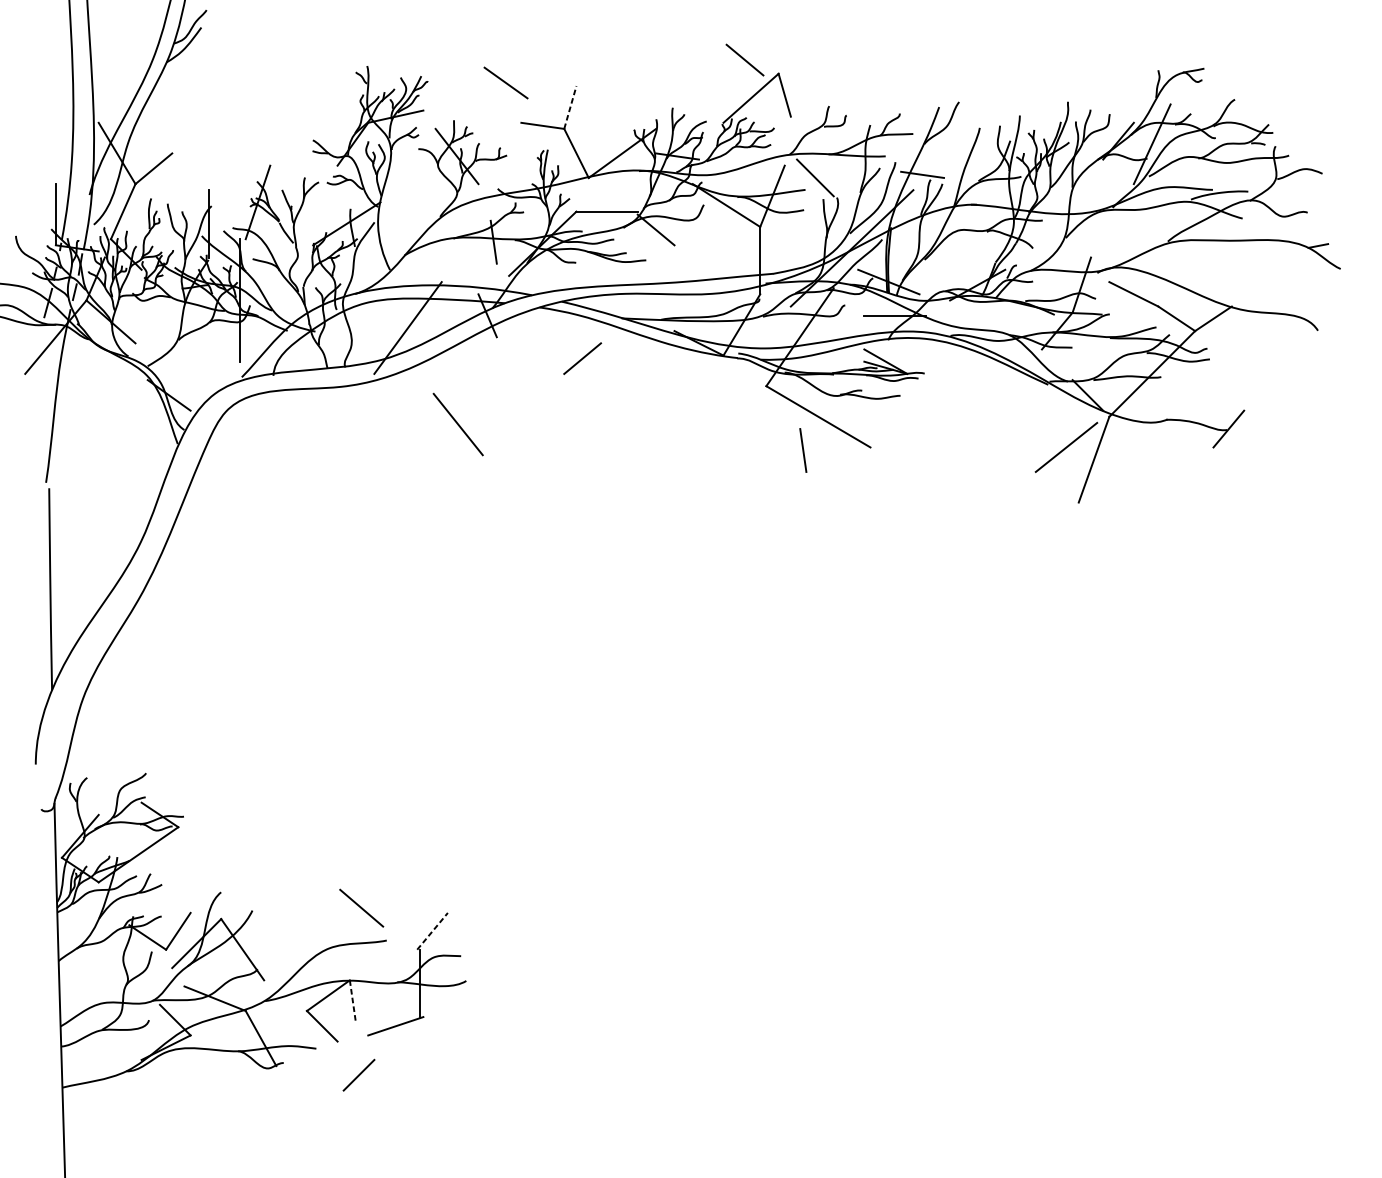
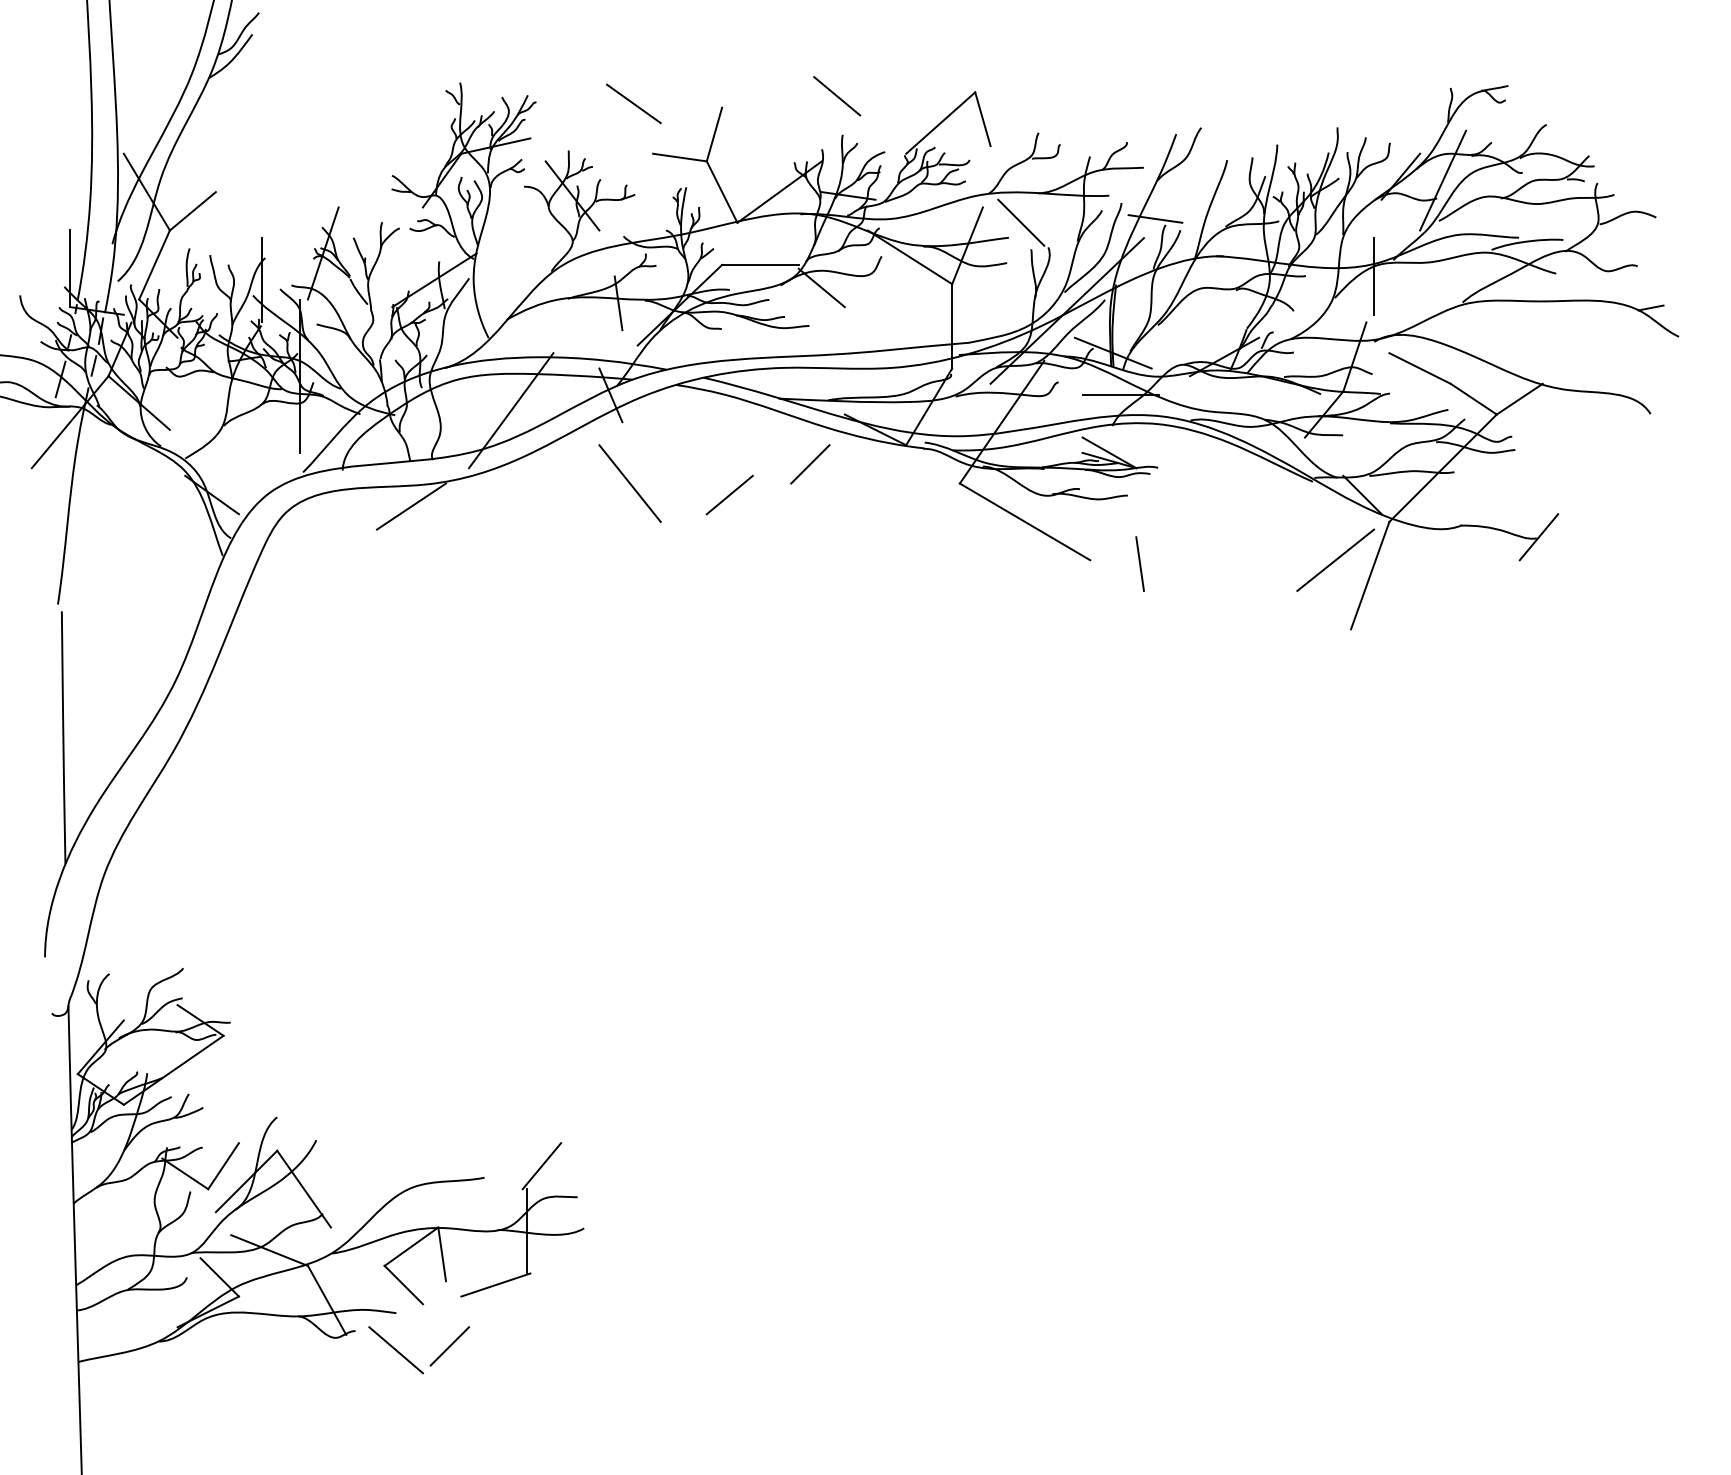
line: (745, 60) -> (837, 96), moved
line: (570, 107) -> (714, 134), dashed -> solid
line: (1097, 220) -> (1374, 276), added
line: (582, 358) -> (729, 494), moved
line: (647, 370) -> (810, 464), added
line: (328, 404) -> (411, 506), added
line: (457, 424) -> (629, 483), moved
line: (802, 450) -> (1139, 563), moved
line: (361, 908) -> (395, 1350), moved
line: (432, 931) -> (541, 1166), dashed -> solid
line: (353, 1001) -> (442, 1254), dashed -> solid

